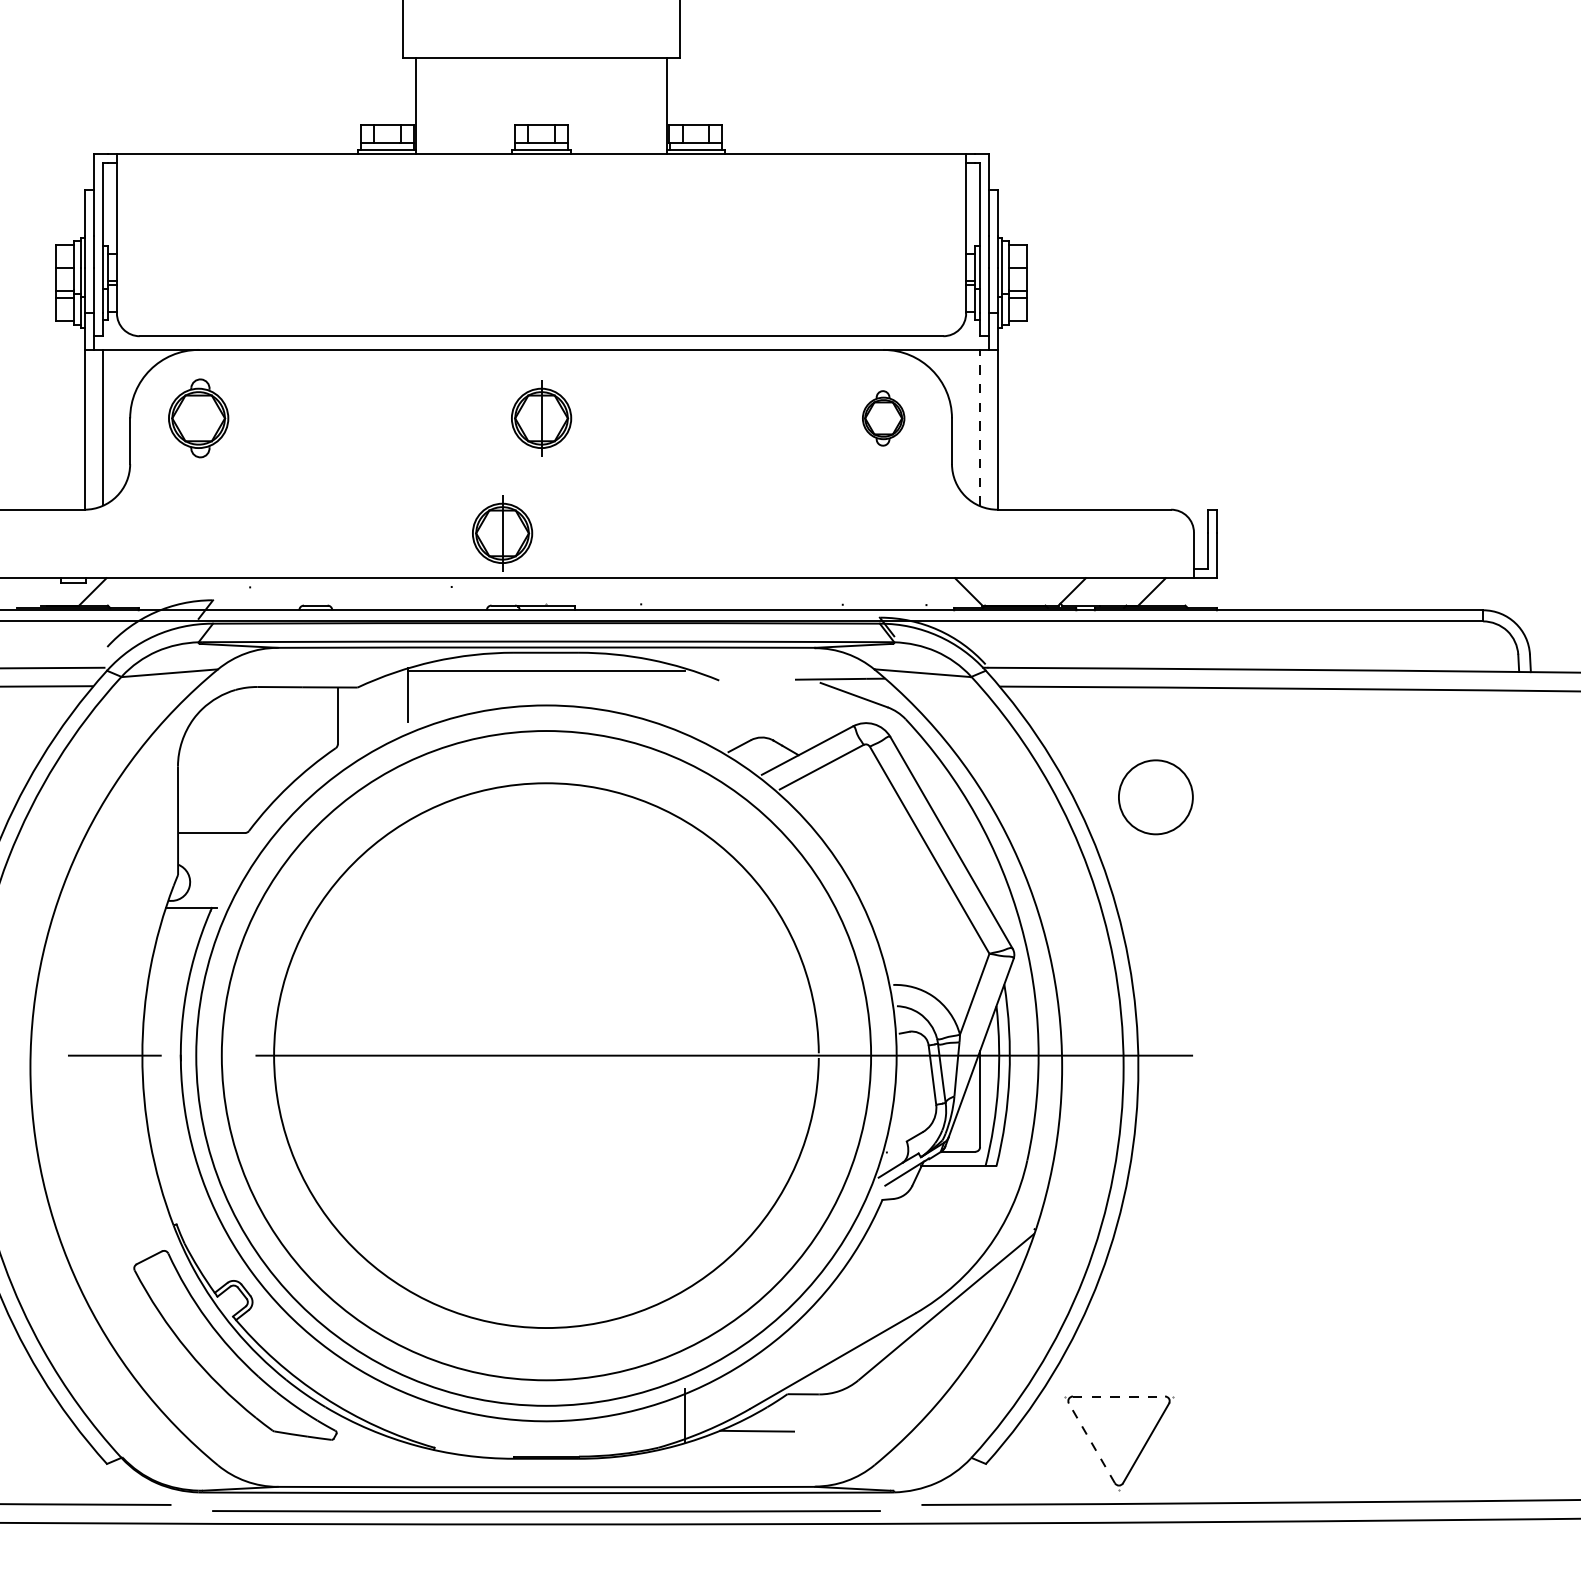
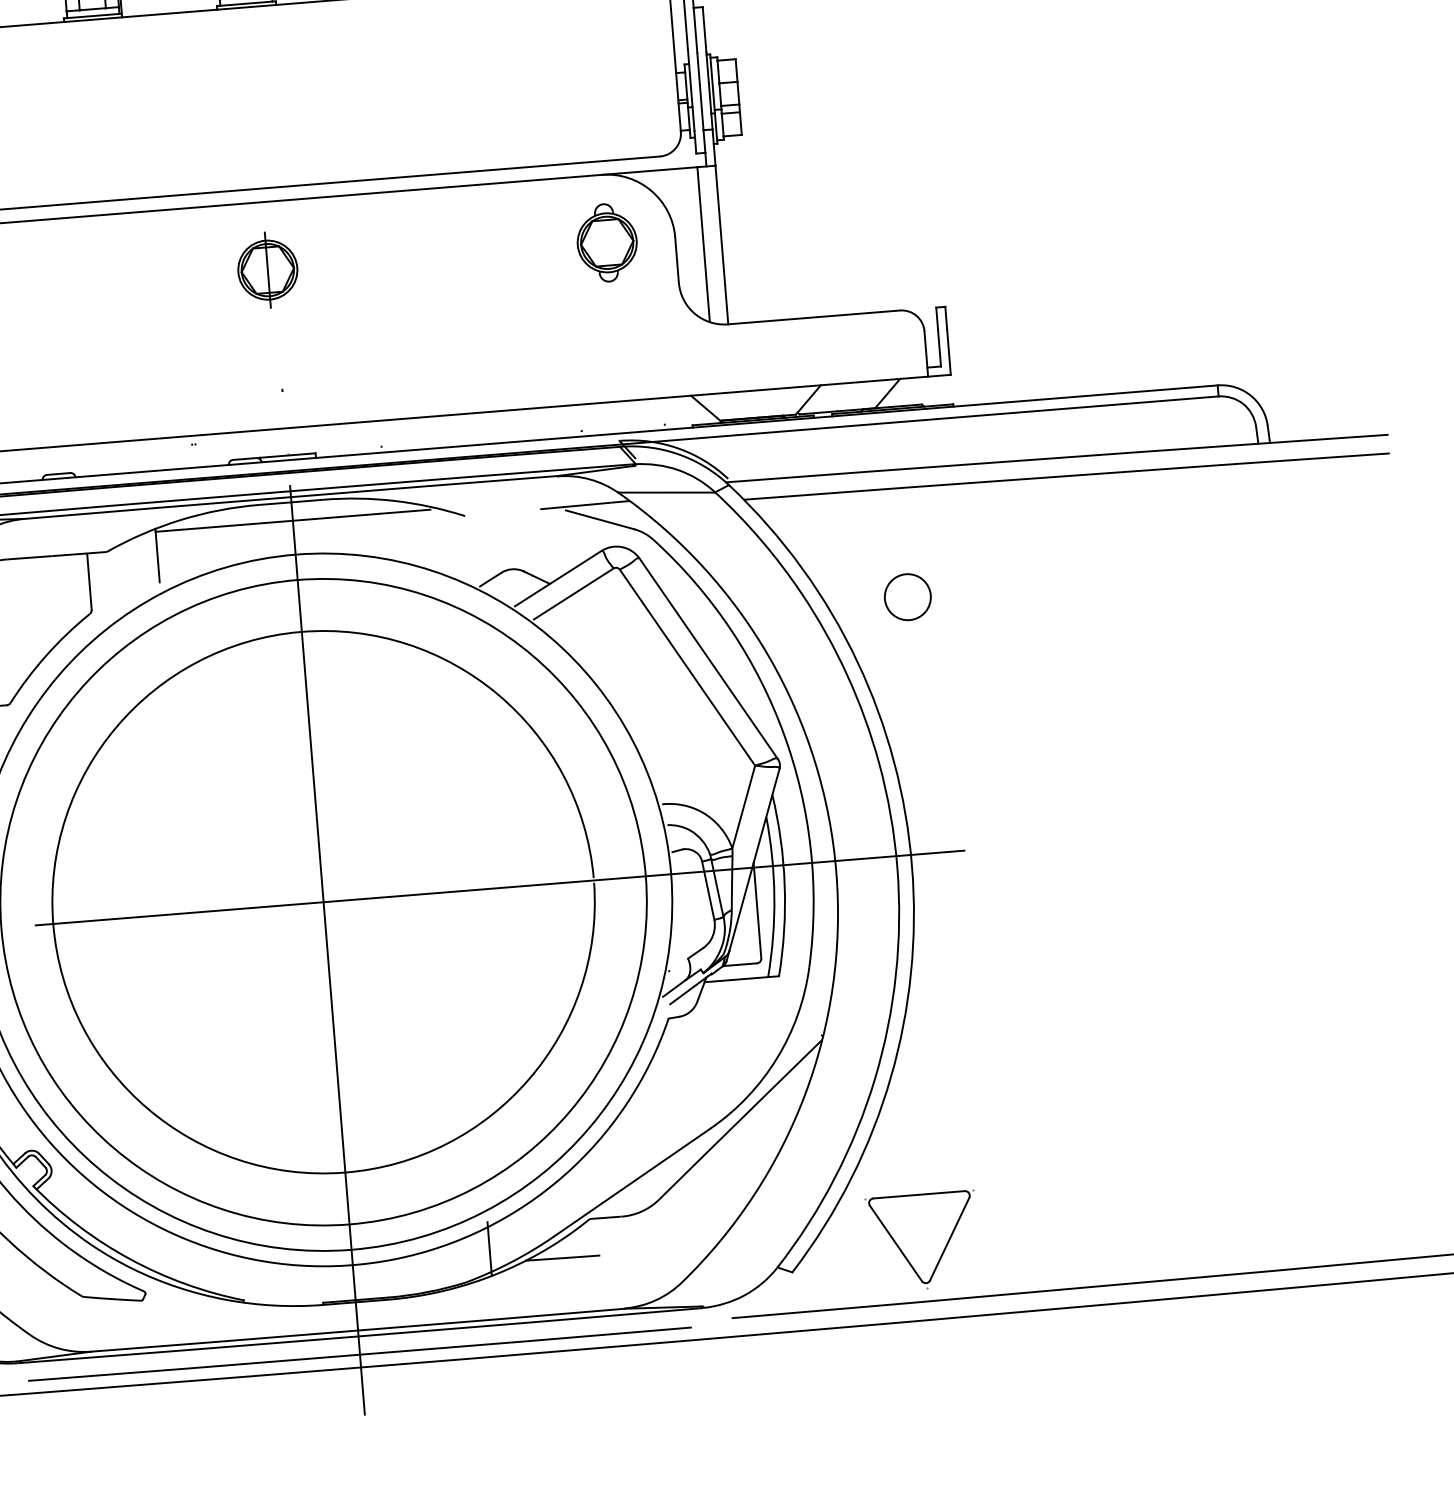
part: (883, 418) -> (607, 242), size x1.43
line: (979, 427) -> (703, 244), dashed -> solid
part: (502, 533) -> (238, 387), removed
circle: (1155, 797) -> (907, 597), size x0.62
line: (546, 1055) -> (323, 902), added
line: (1119, 1396) -> (919, 1194), dashed -> solid
line: (1091, 1442) -> (895, 1242), dashed -> solid

